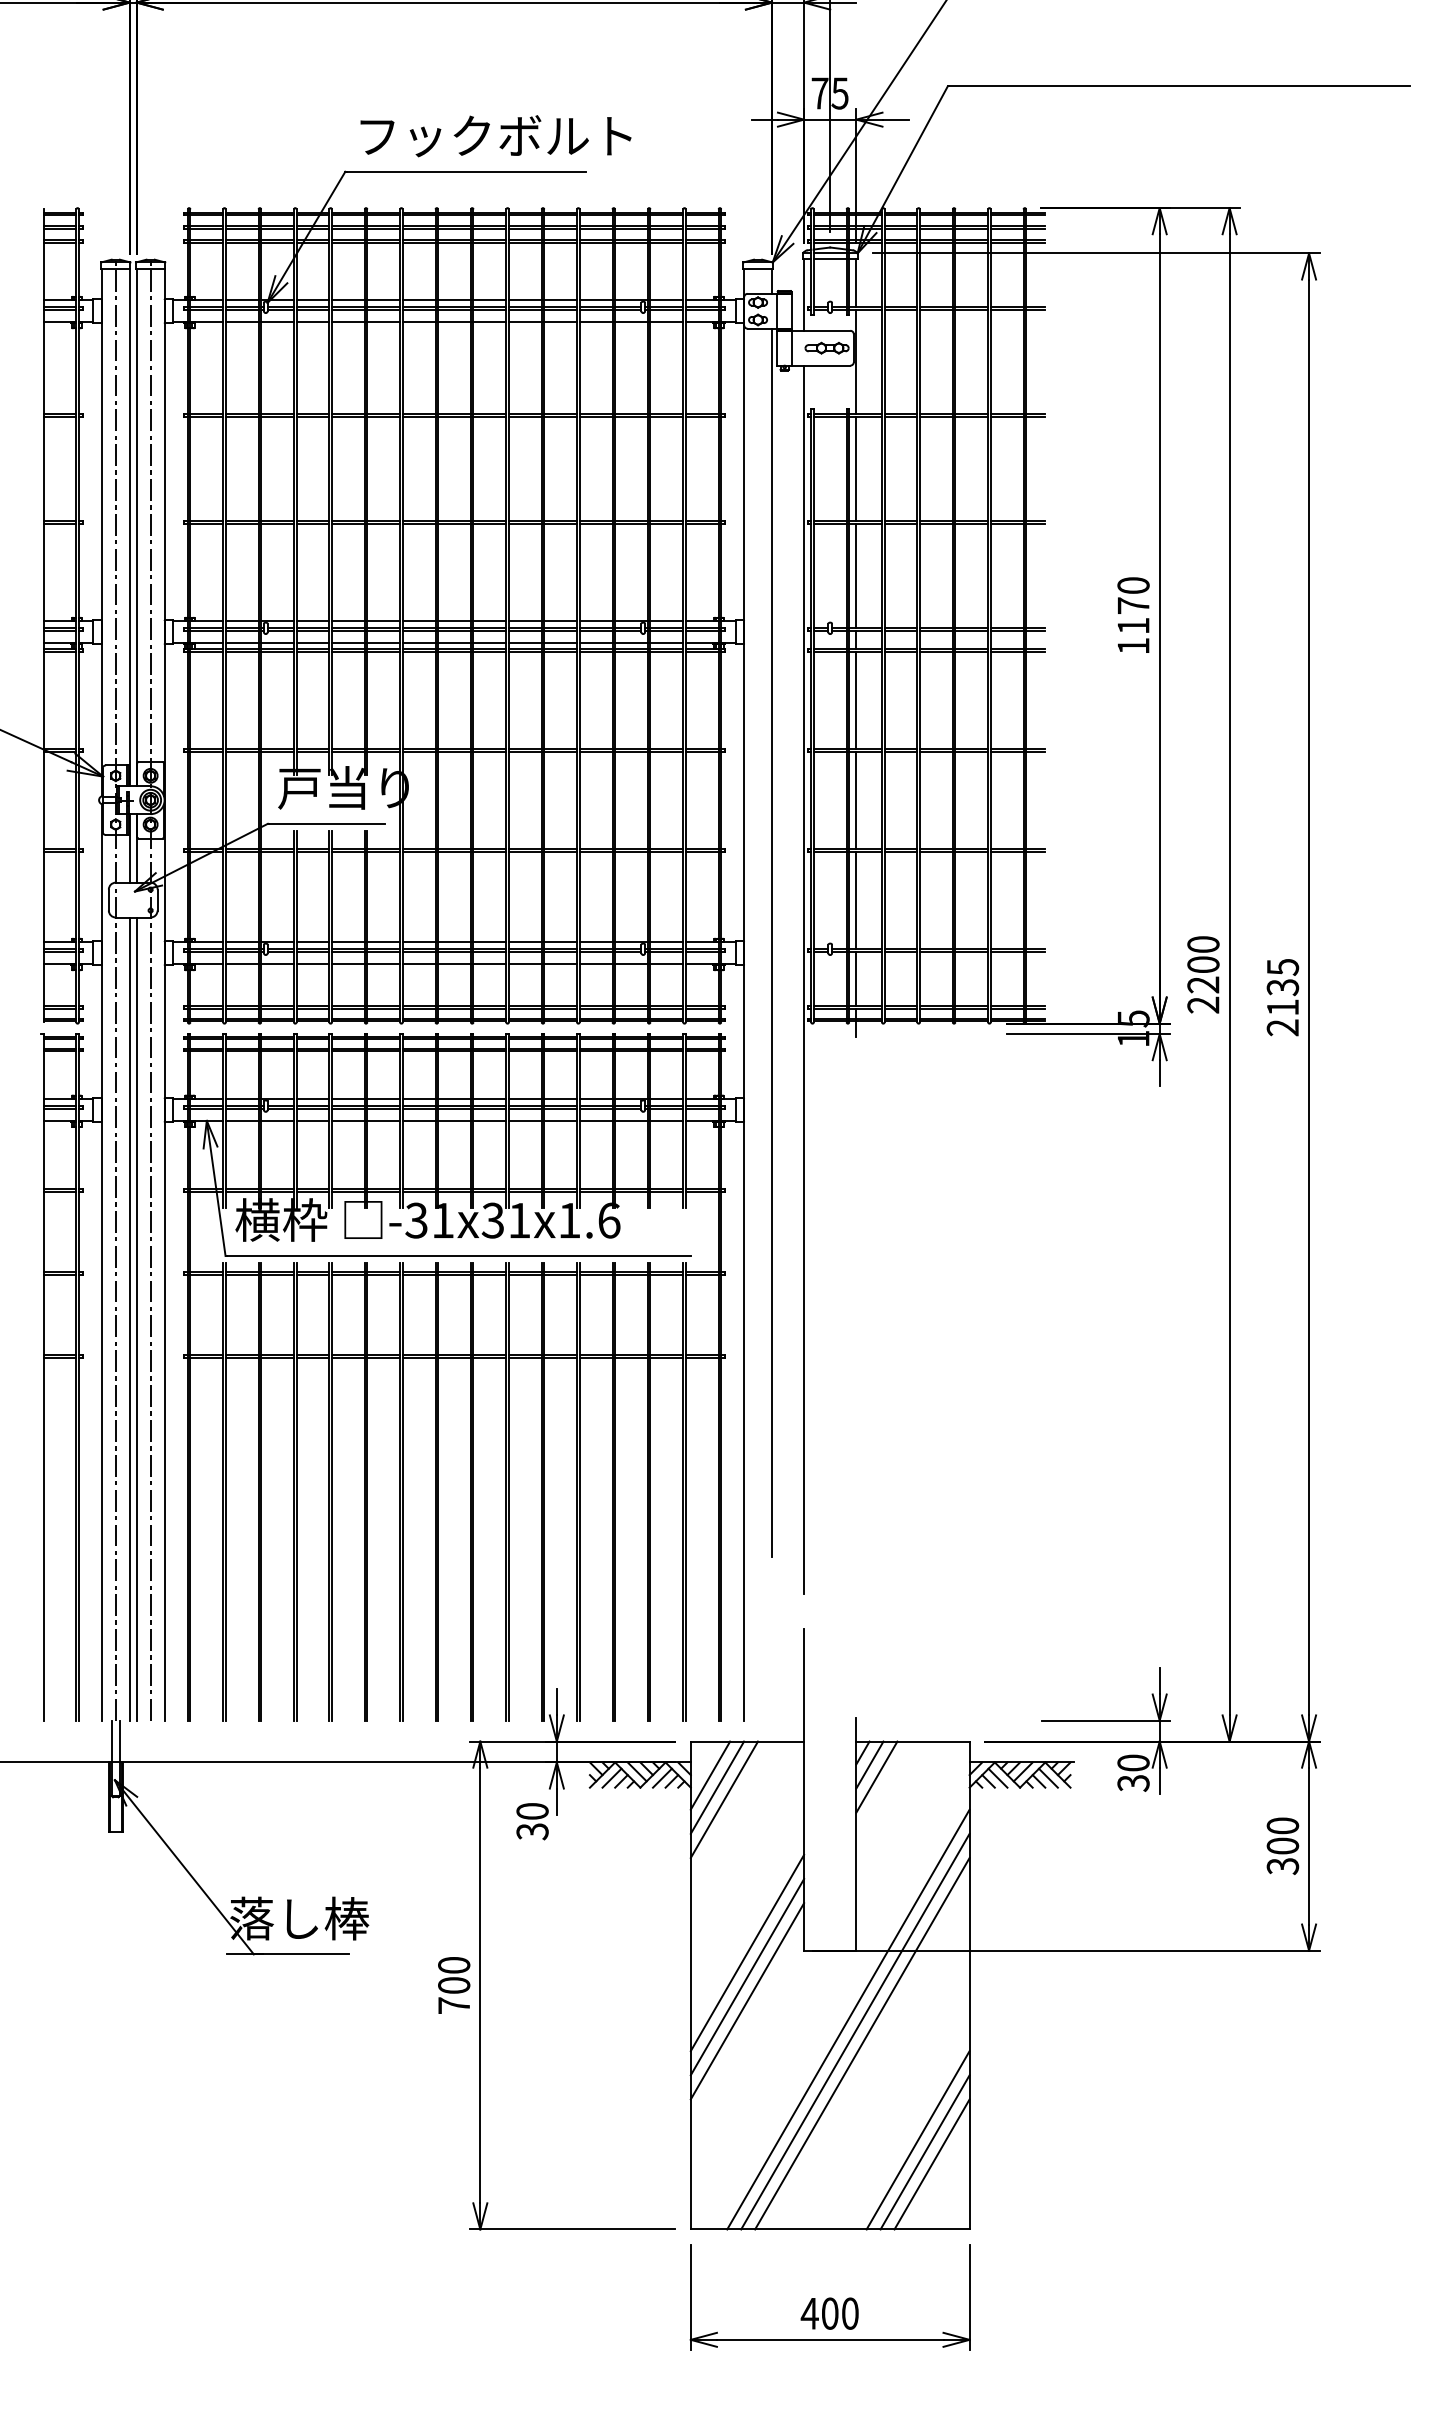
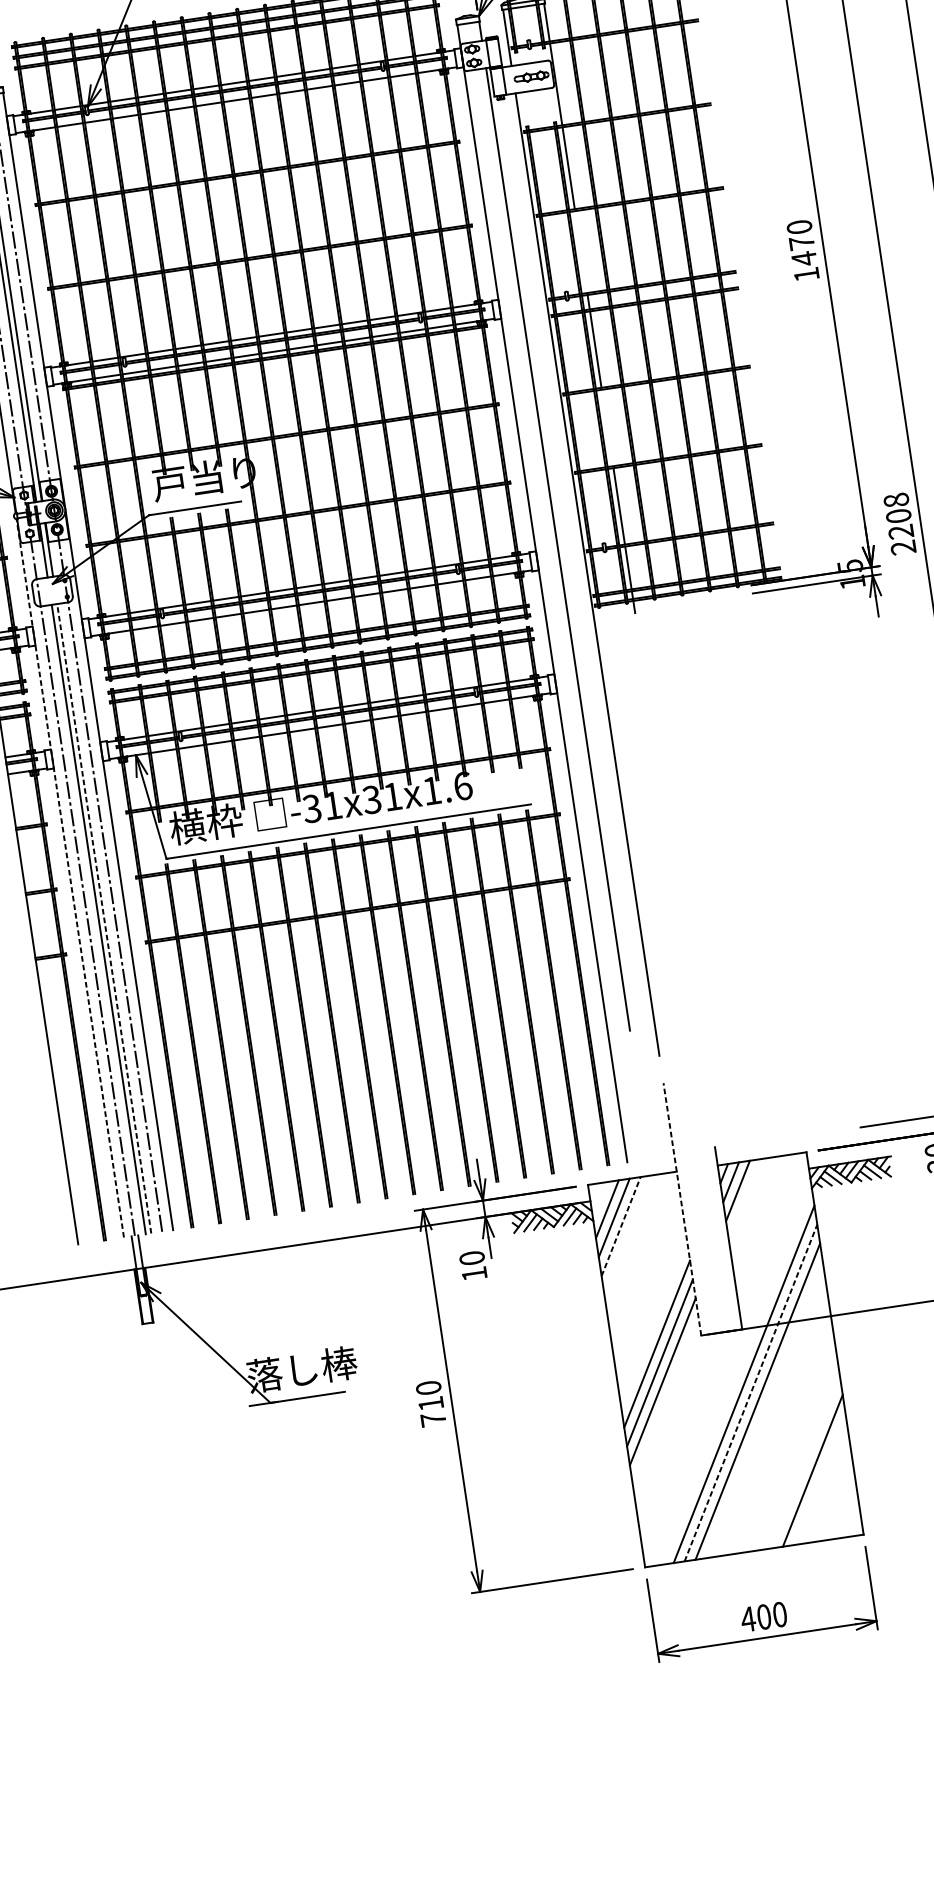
line: (856, 575) -> (581, 251), removed
text: (1133, 626) -> (804, 259), 1170 -> 1470
line: (856, 800) -> (607, 428), removed
text: (1203, 944) -> (896, 500), 2200 -> 2208
line: (101, 1261) -> (69, 877), solid -> dashed
line: (136, 1319) -> (104, 919), solid -> dashed
line: (804, 1789) -> (682, 1209), solid -> dashed
line: (724, 1799) -> (621, 1226), solid -> dashed
text: (532, 1831) -> (474, 1273), 30 -> 10
text: (454, 1985) -> (431, 1403), 700 -> 710
line: (855, 2031) -> (751, 1392), solid -> dashed
line: (924, 2152) -> (819, 1479), removed
line: (931, 2164) -> (826, 1488), removed

